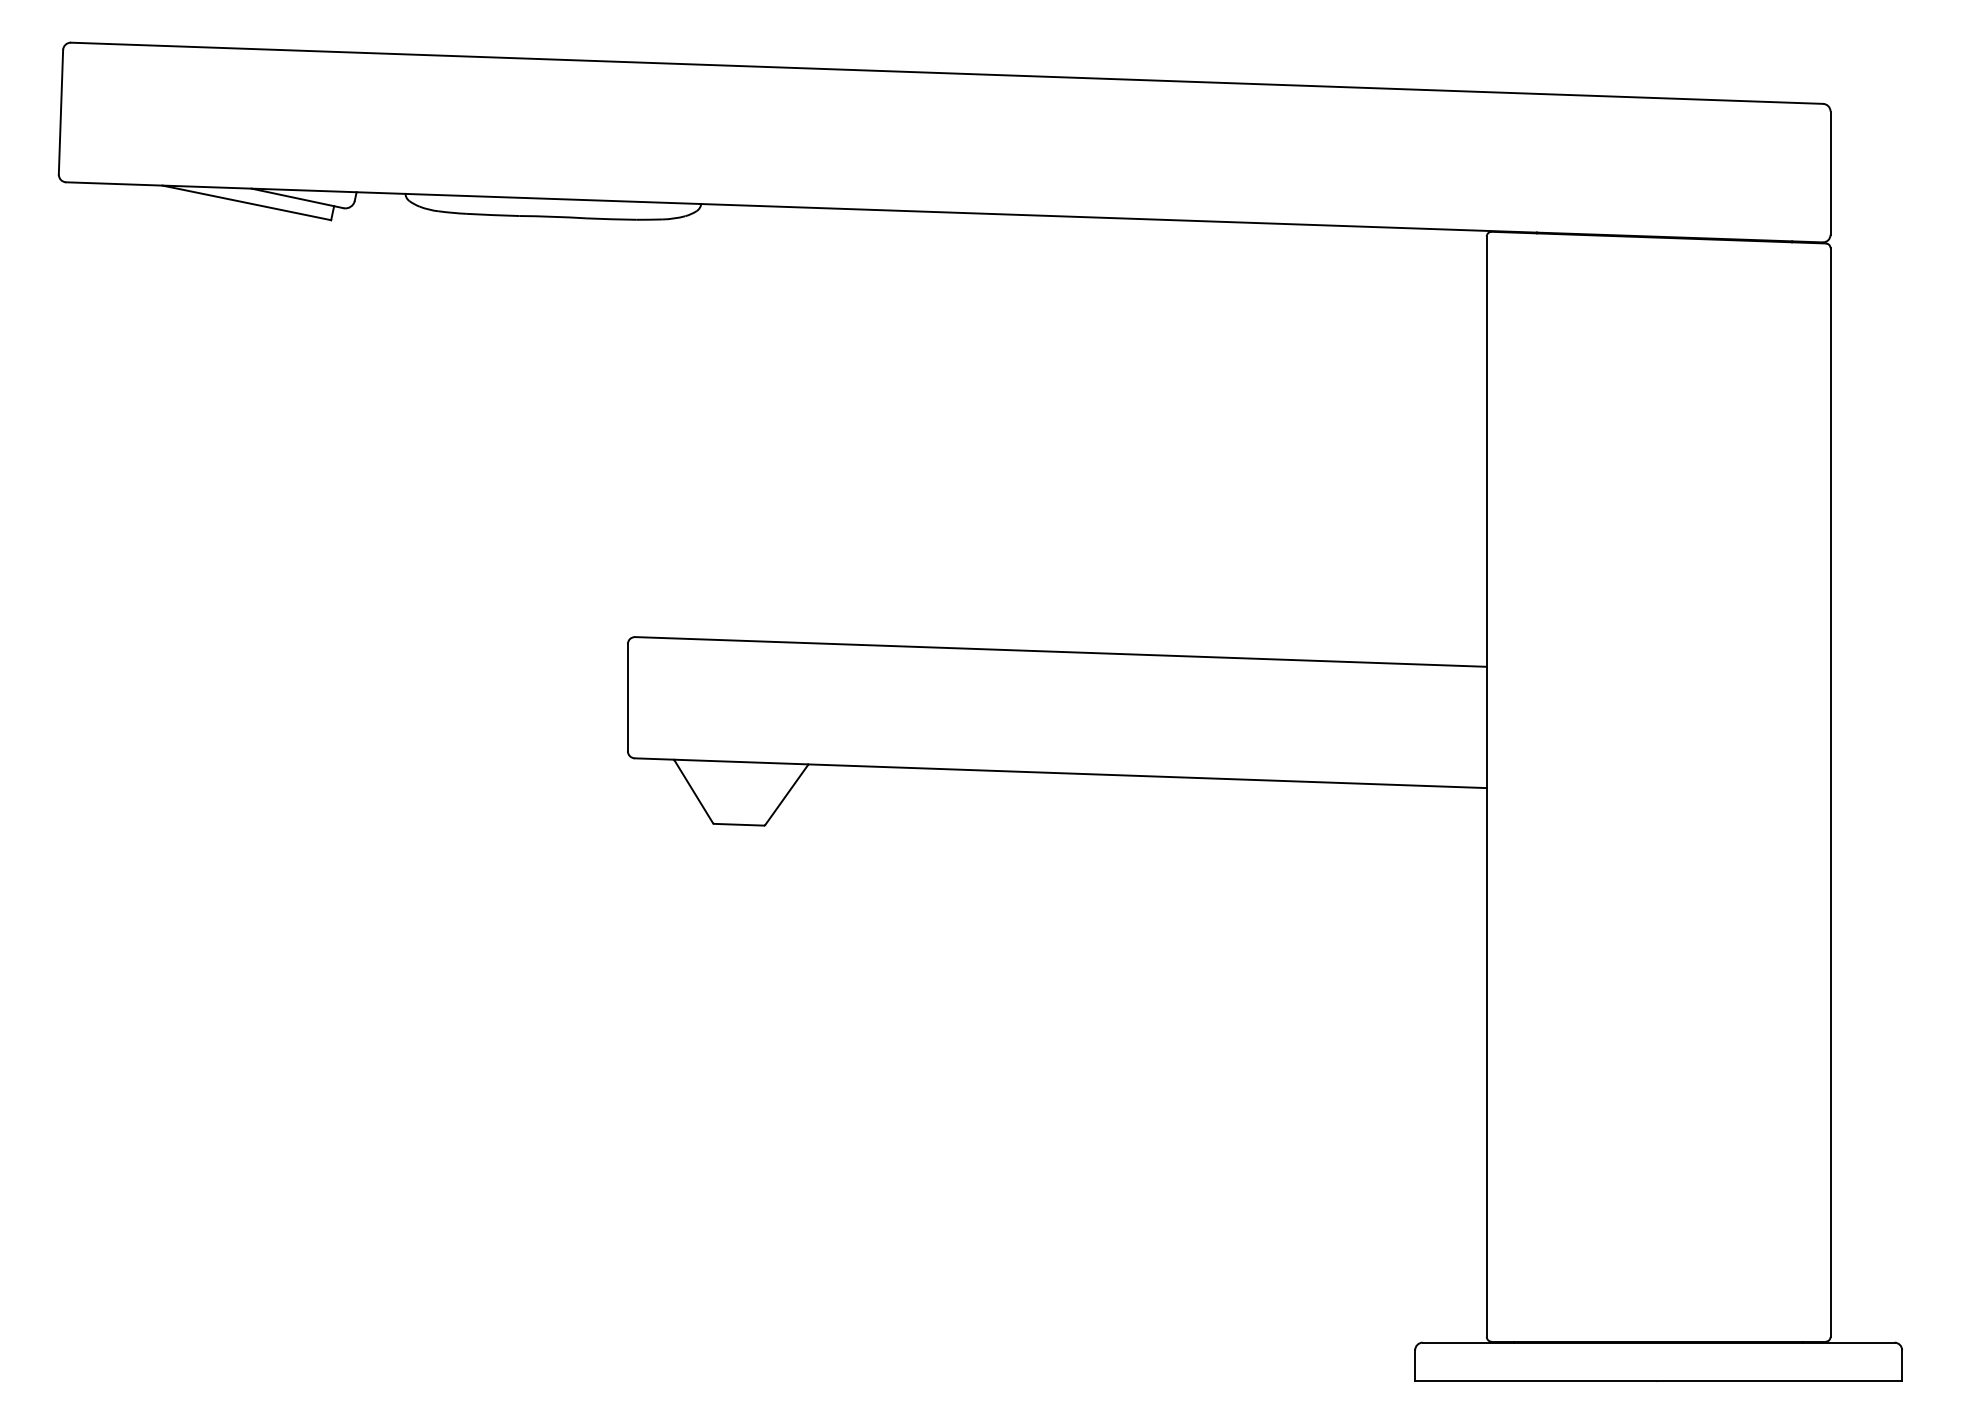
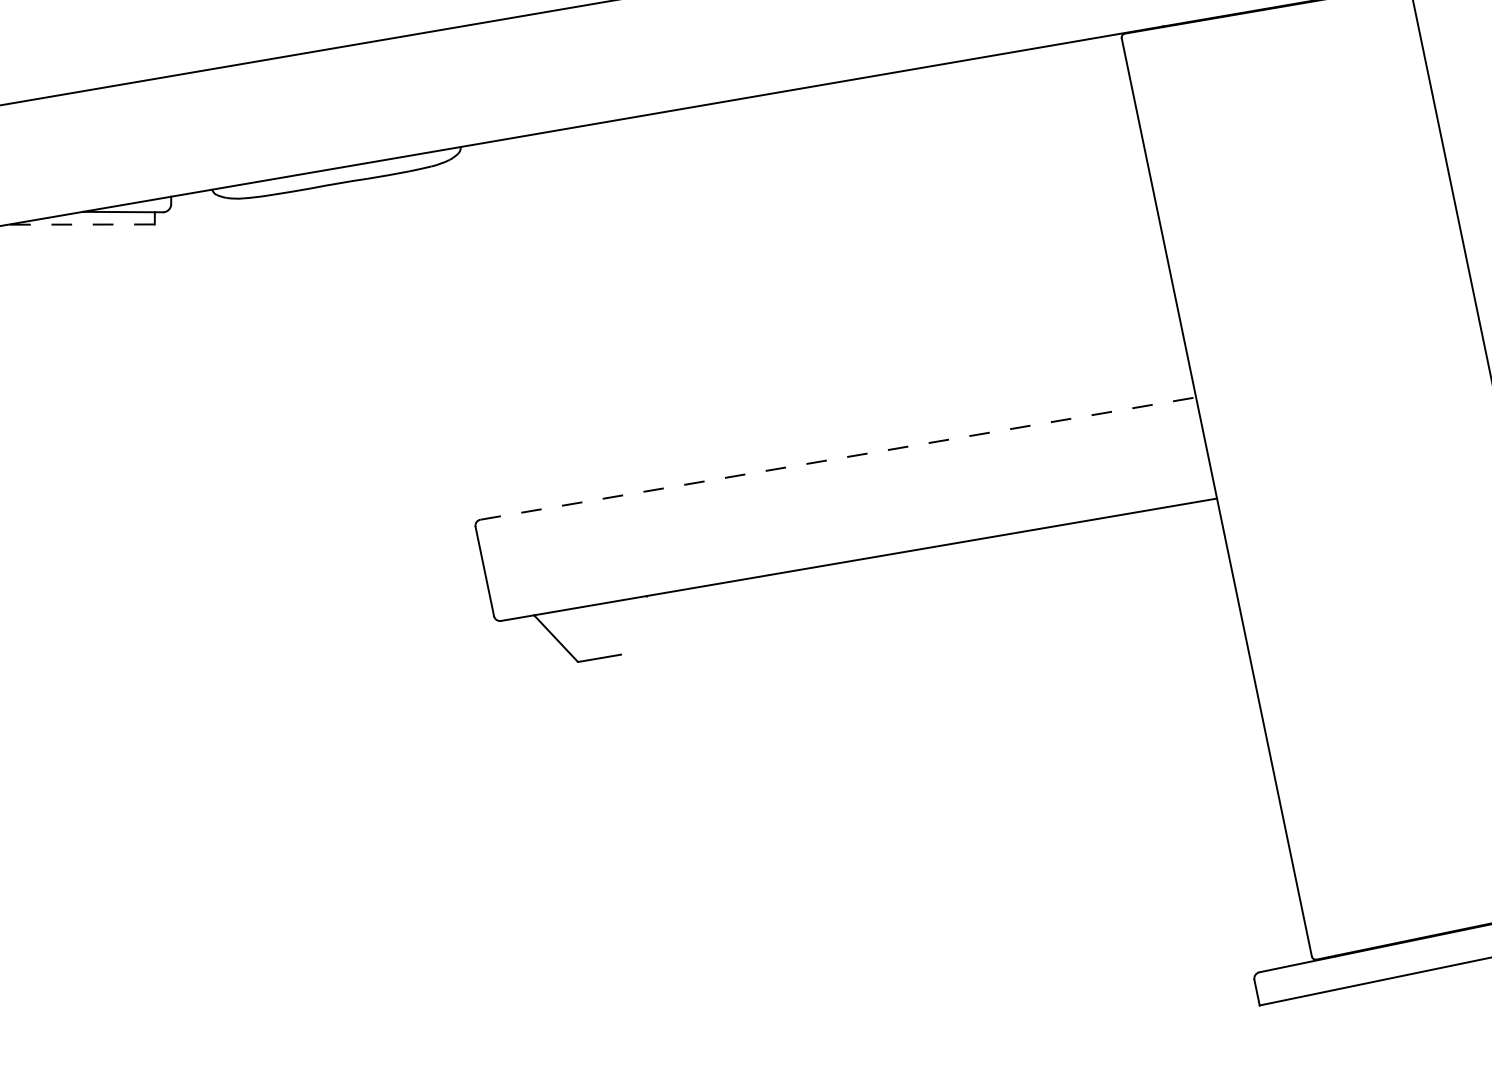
line: (246, 202) -> (81, 224), solid -> dashed
line: (1061, 651) -> (838, 458), solid -> dashed
line: (786, 794) -> (633, 624), removed

